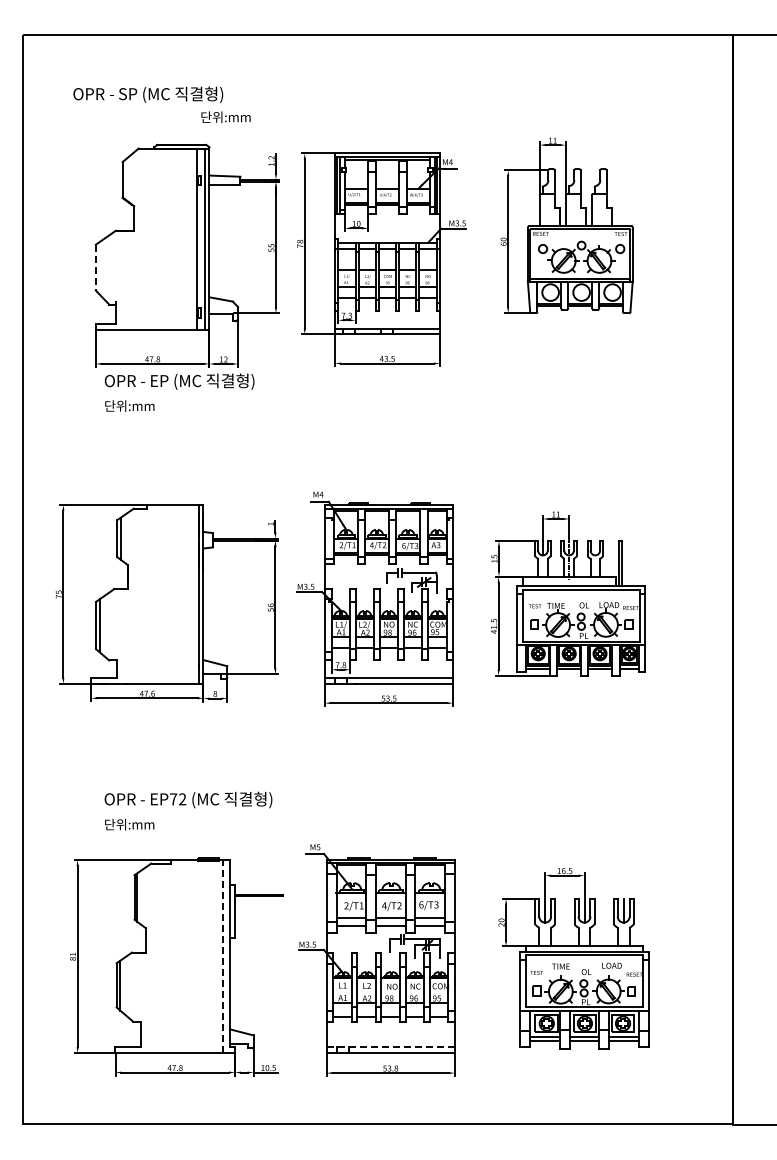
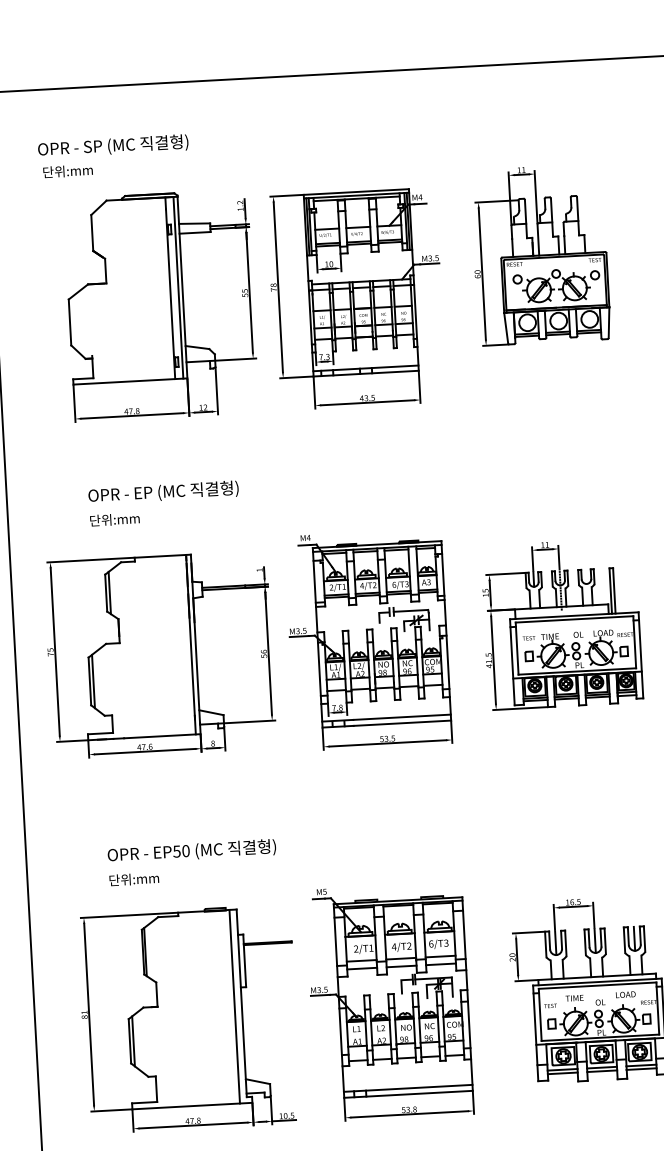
text: (225, 116) -> (67, 170), moved
line: (95, 267) -> (69, 322), dashed -> solid
text: (179, 381) -> (163, 492), moved
text: (129, 405) -> (114, 519), moved
text: (177, 799) -> (180, 851), EP72 -> EP50
line: (222, 956) -> (234, 1006), dashed -> solid
line: (391, 1047) -> (408, 1088), dashed -> solid

